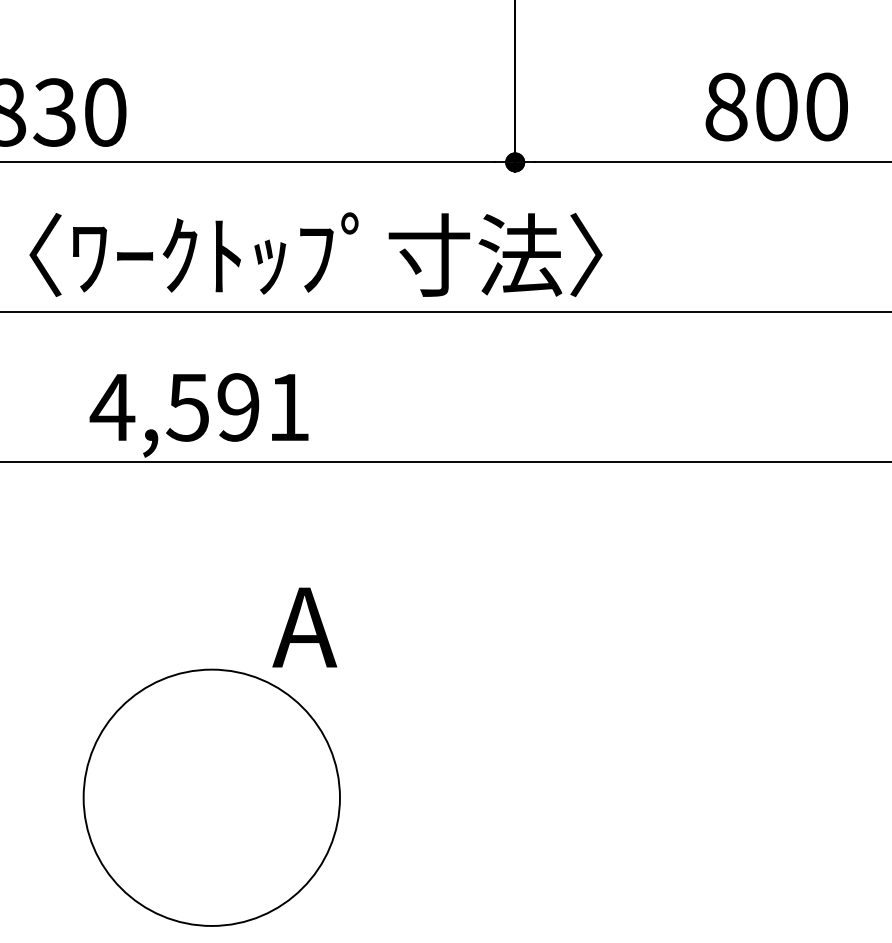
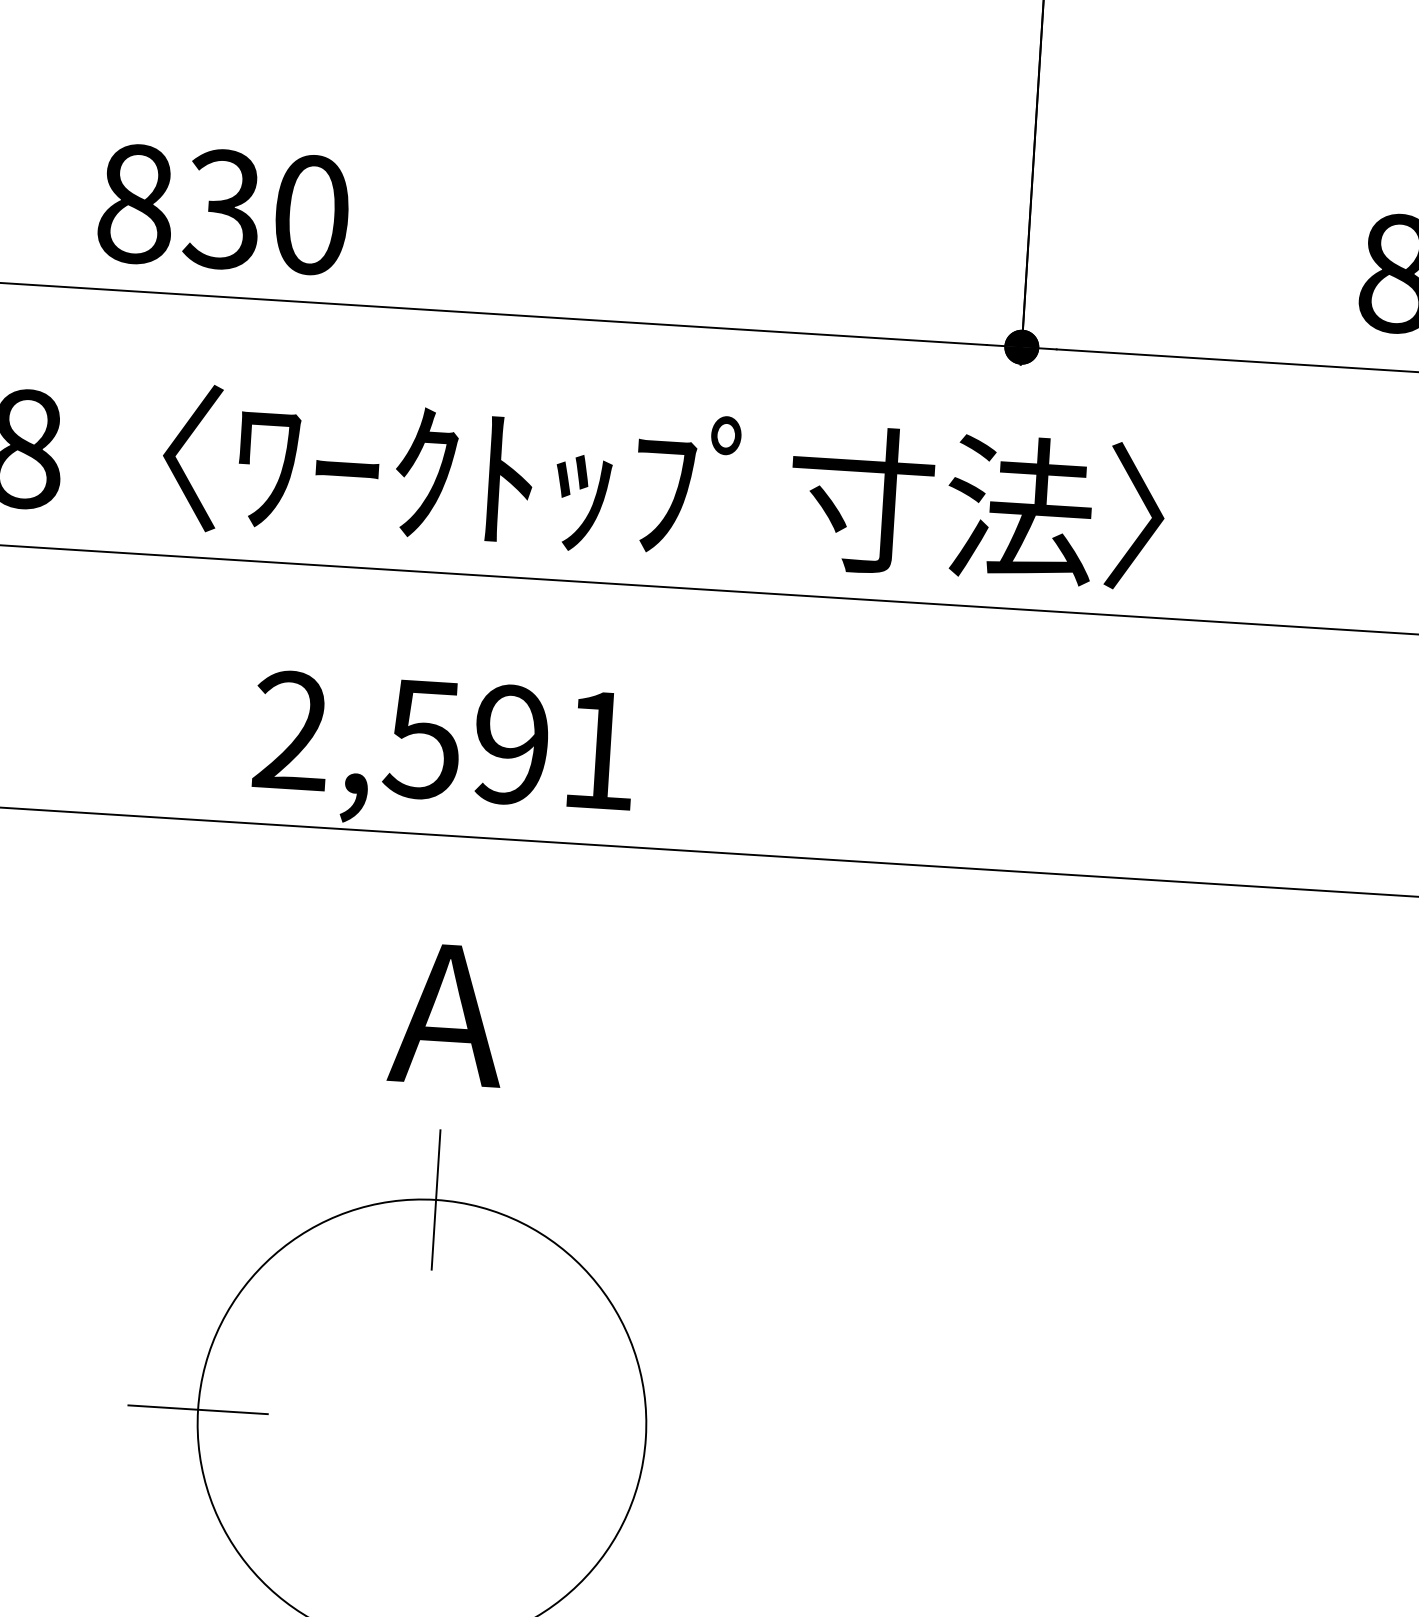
text: (112, 406) -> (291, 729), 4,591 -> 2,591
text: (304, 627) -> (447, 1014), moved
line: (211, 669) -> (435, 1199), added
line: (83, 797) -> (197, 1409), added

